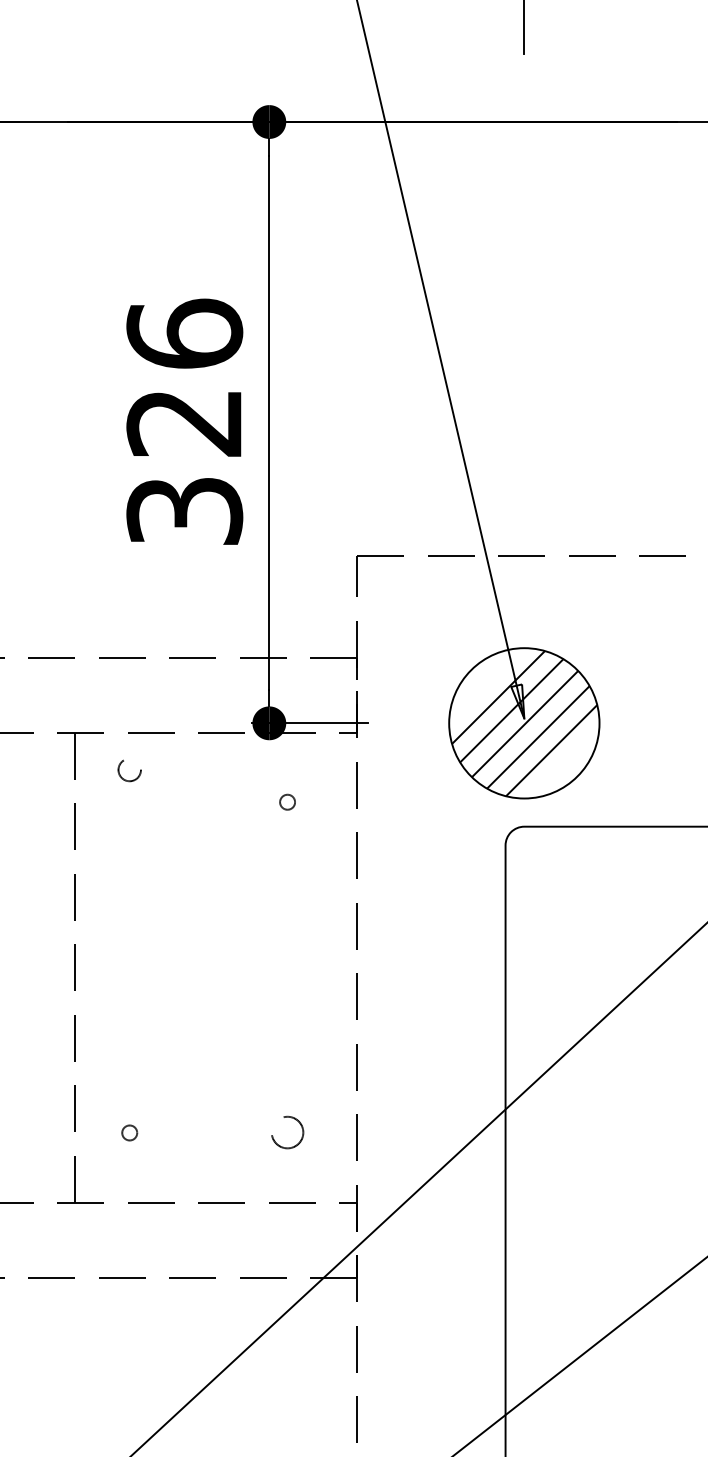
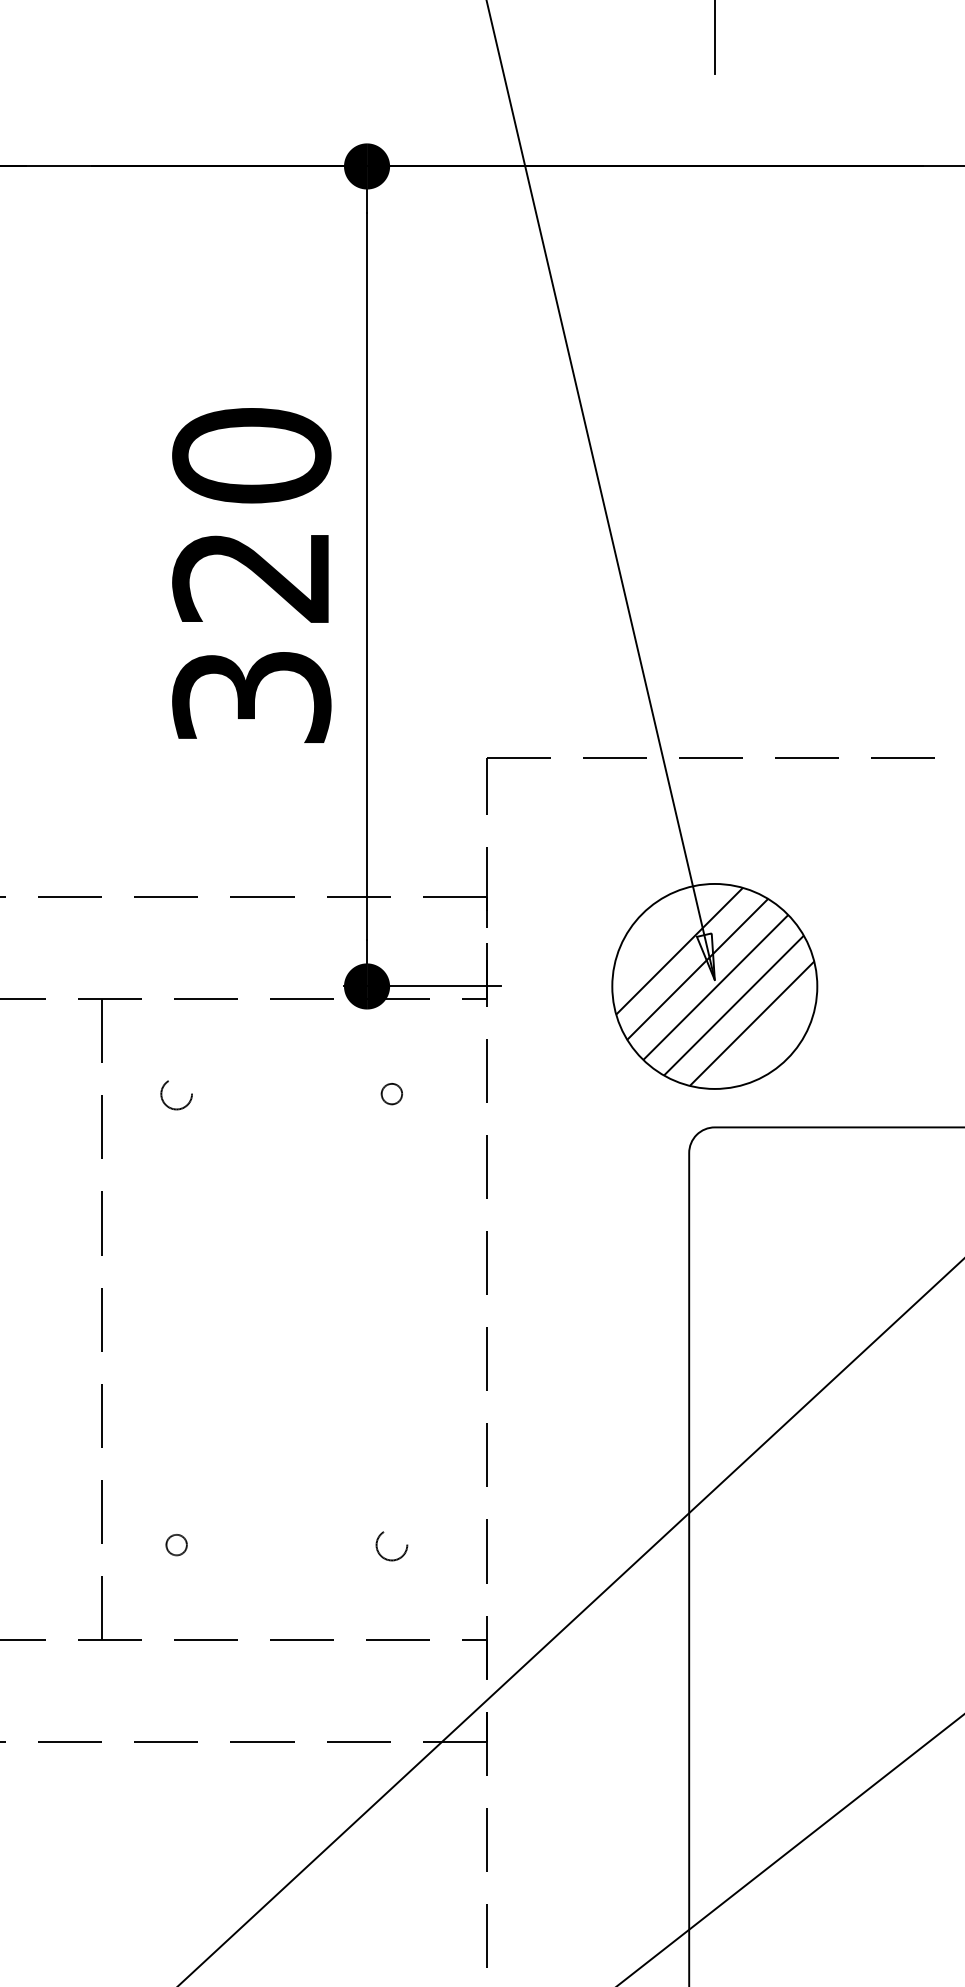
text: (184, 333) -> (251, 455), 326 -> 320
circle: (129, 771) -> (176, 1095), moved
circle: (287, 1134) -> (391, 1546), size x0.71

